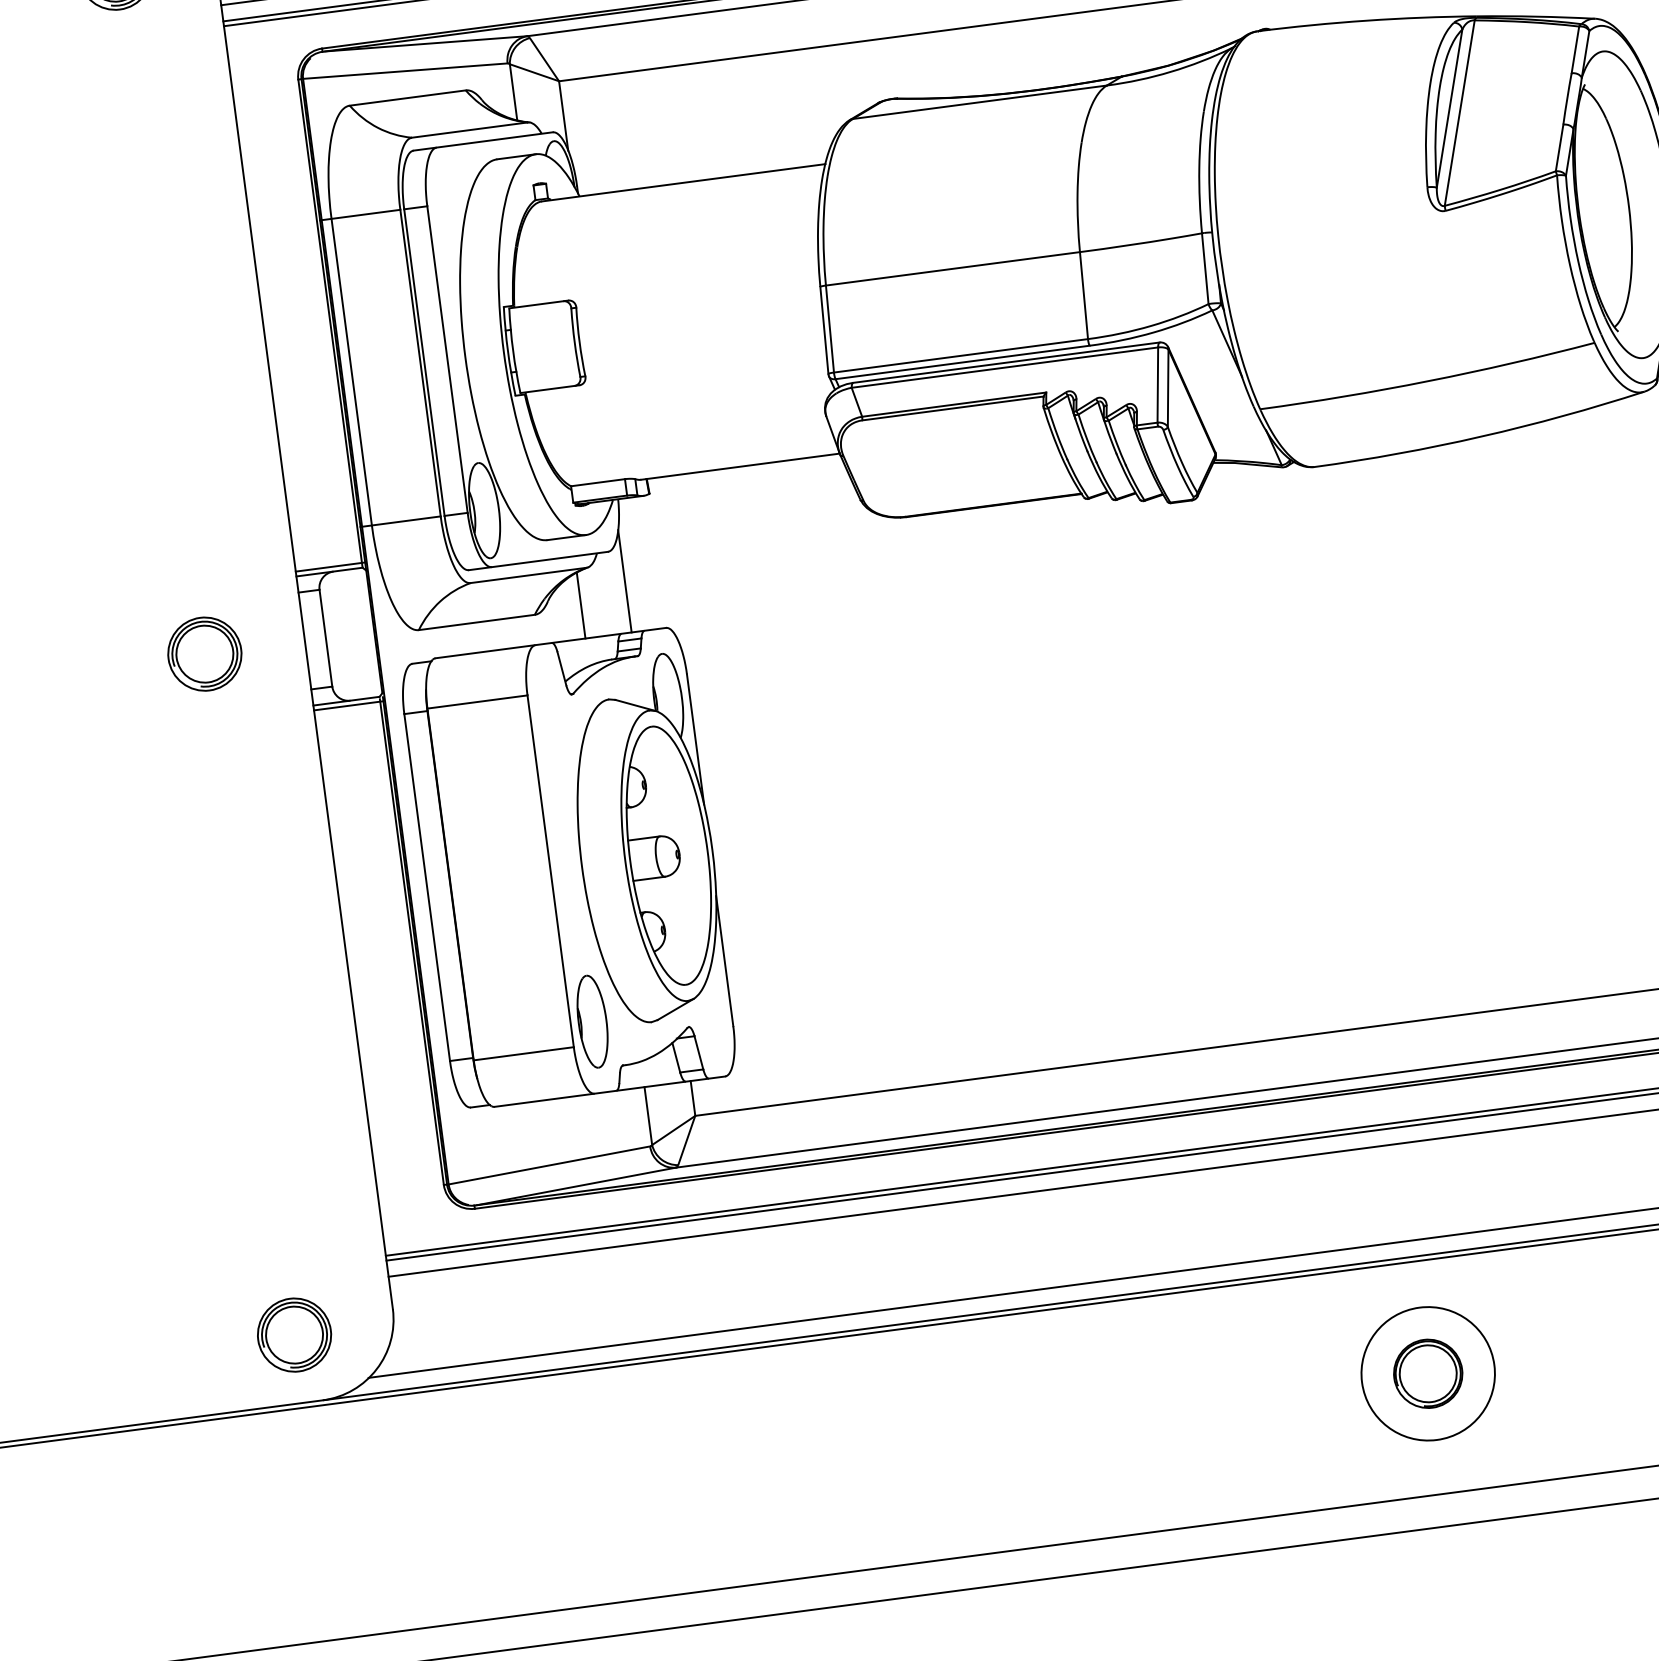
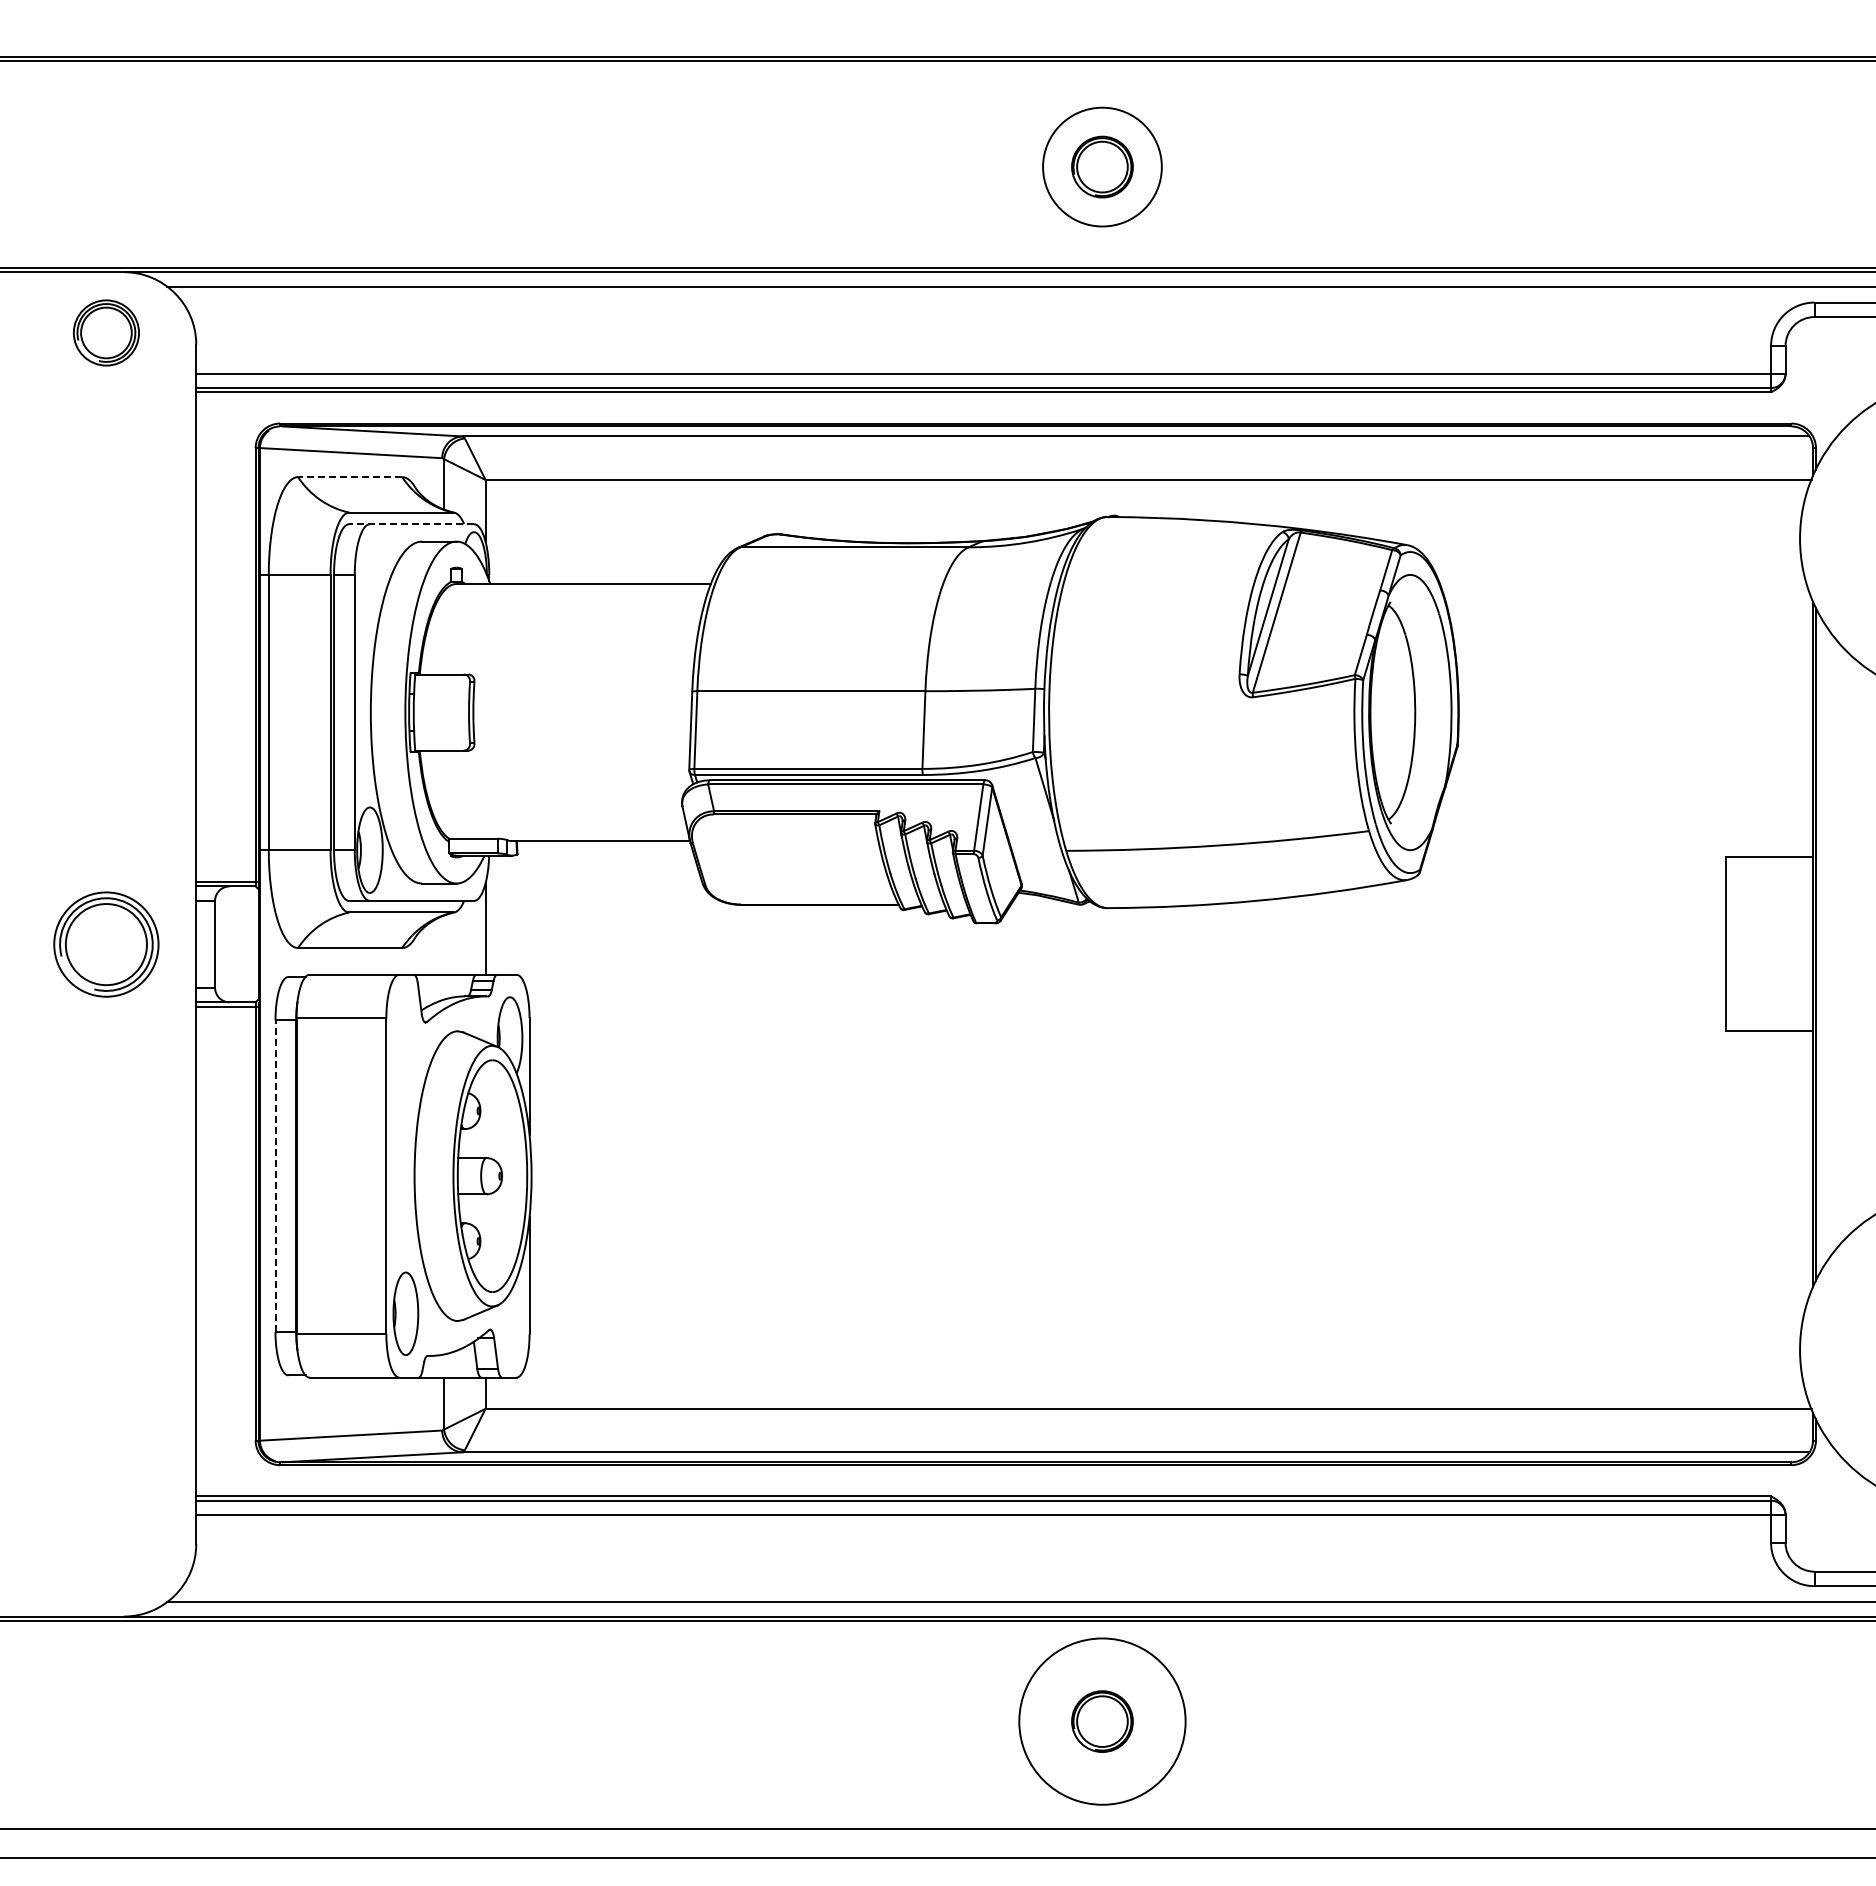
line: (407, 98) -> (349, 477), solid -> dashed
line: (483, 141) -> (411, 524), solid -> dashed
line: (581, 604) -> (444, 944), removed
part: (204, 653) -> (106, 943), size x1.6
line: (427, 887) -> (275, 1176), solid -> dashed
part: (294, 1334) -> (106, 1555), removed
circle: (1428, 1373) -> (1102, 1721), size x1.4

